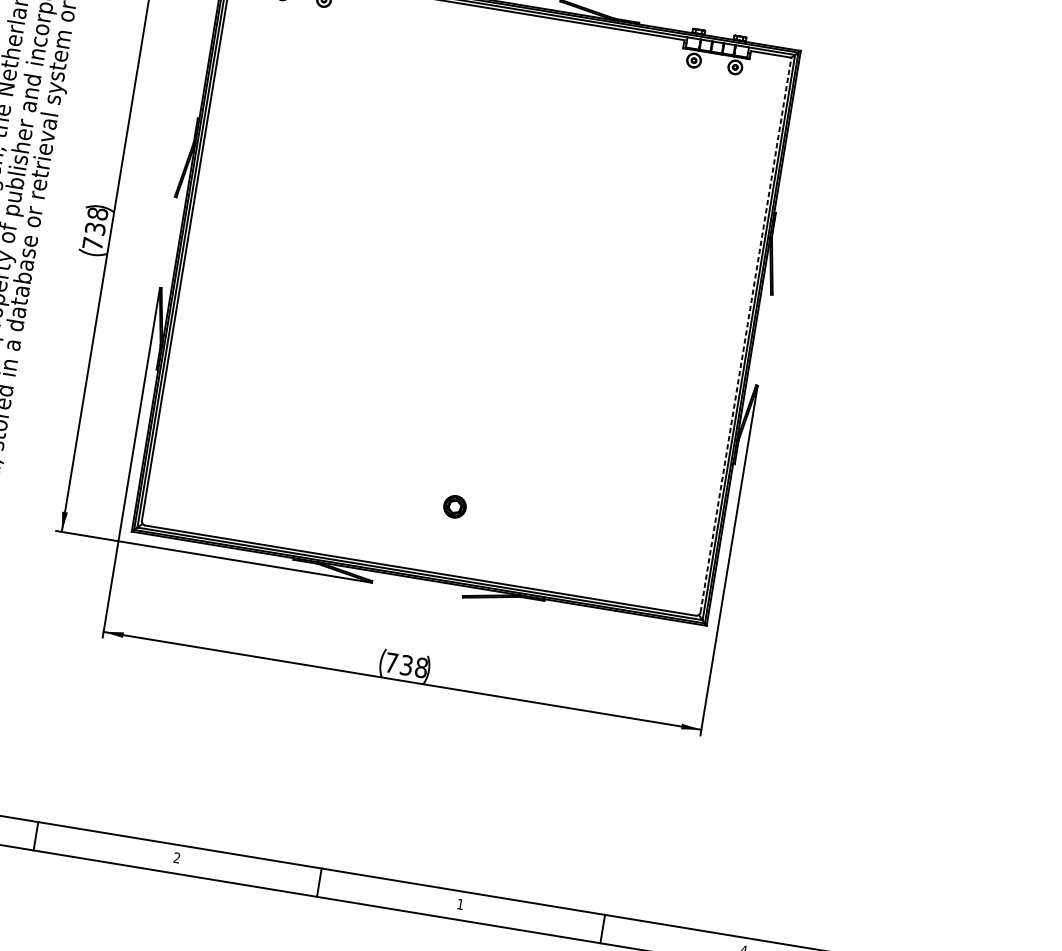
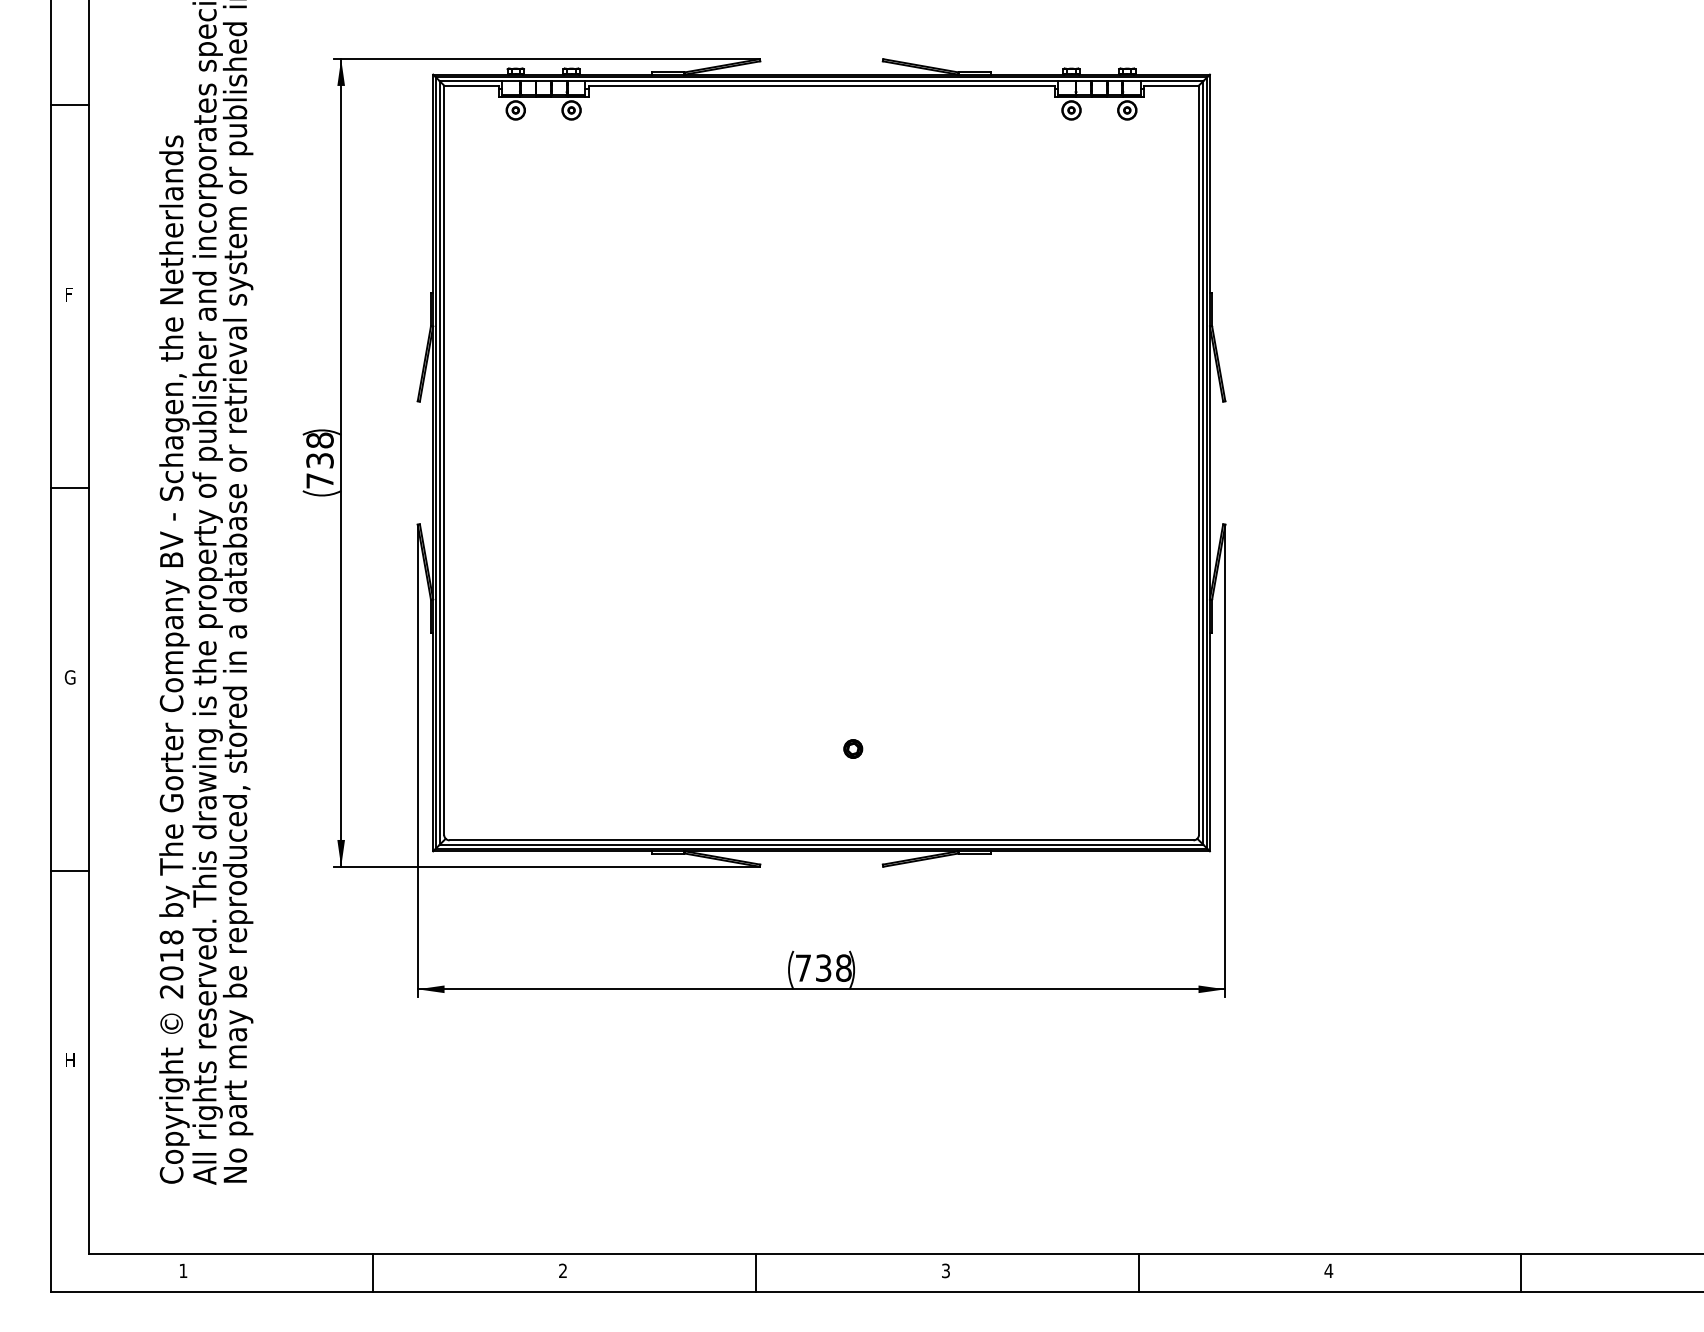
line: (745, 335) -> (1198, 460), dashed -> solid
part: (455, 506) -> (853, 748), size x0.62
text: (460, 903) -> (945, 1270), 1 -> 3

